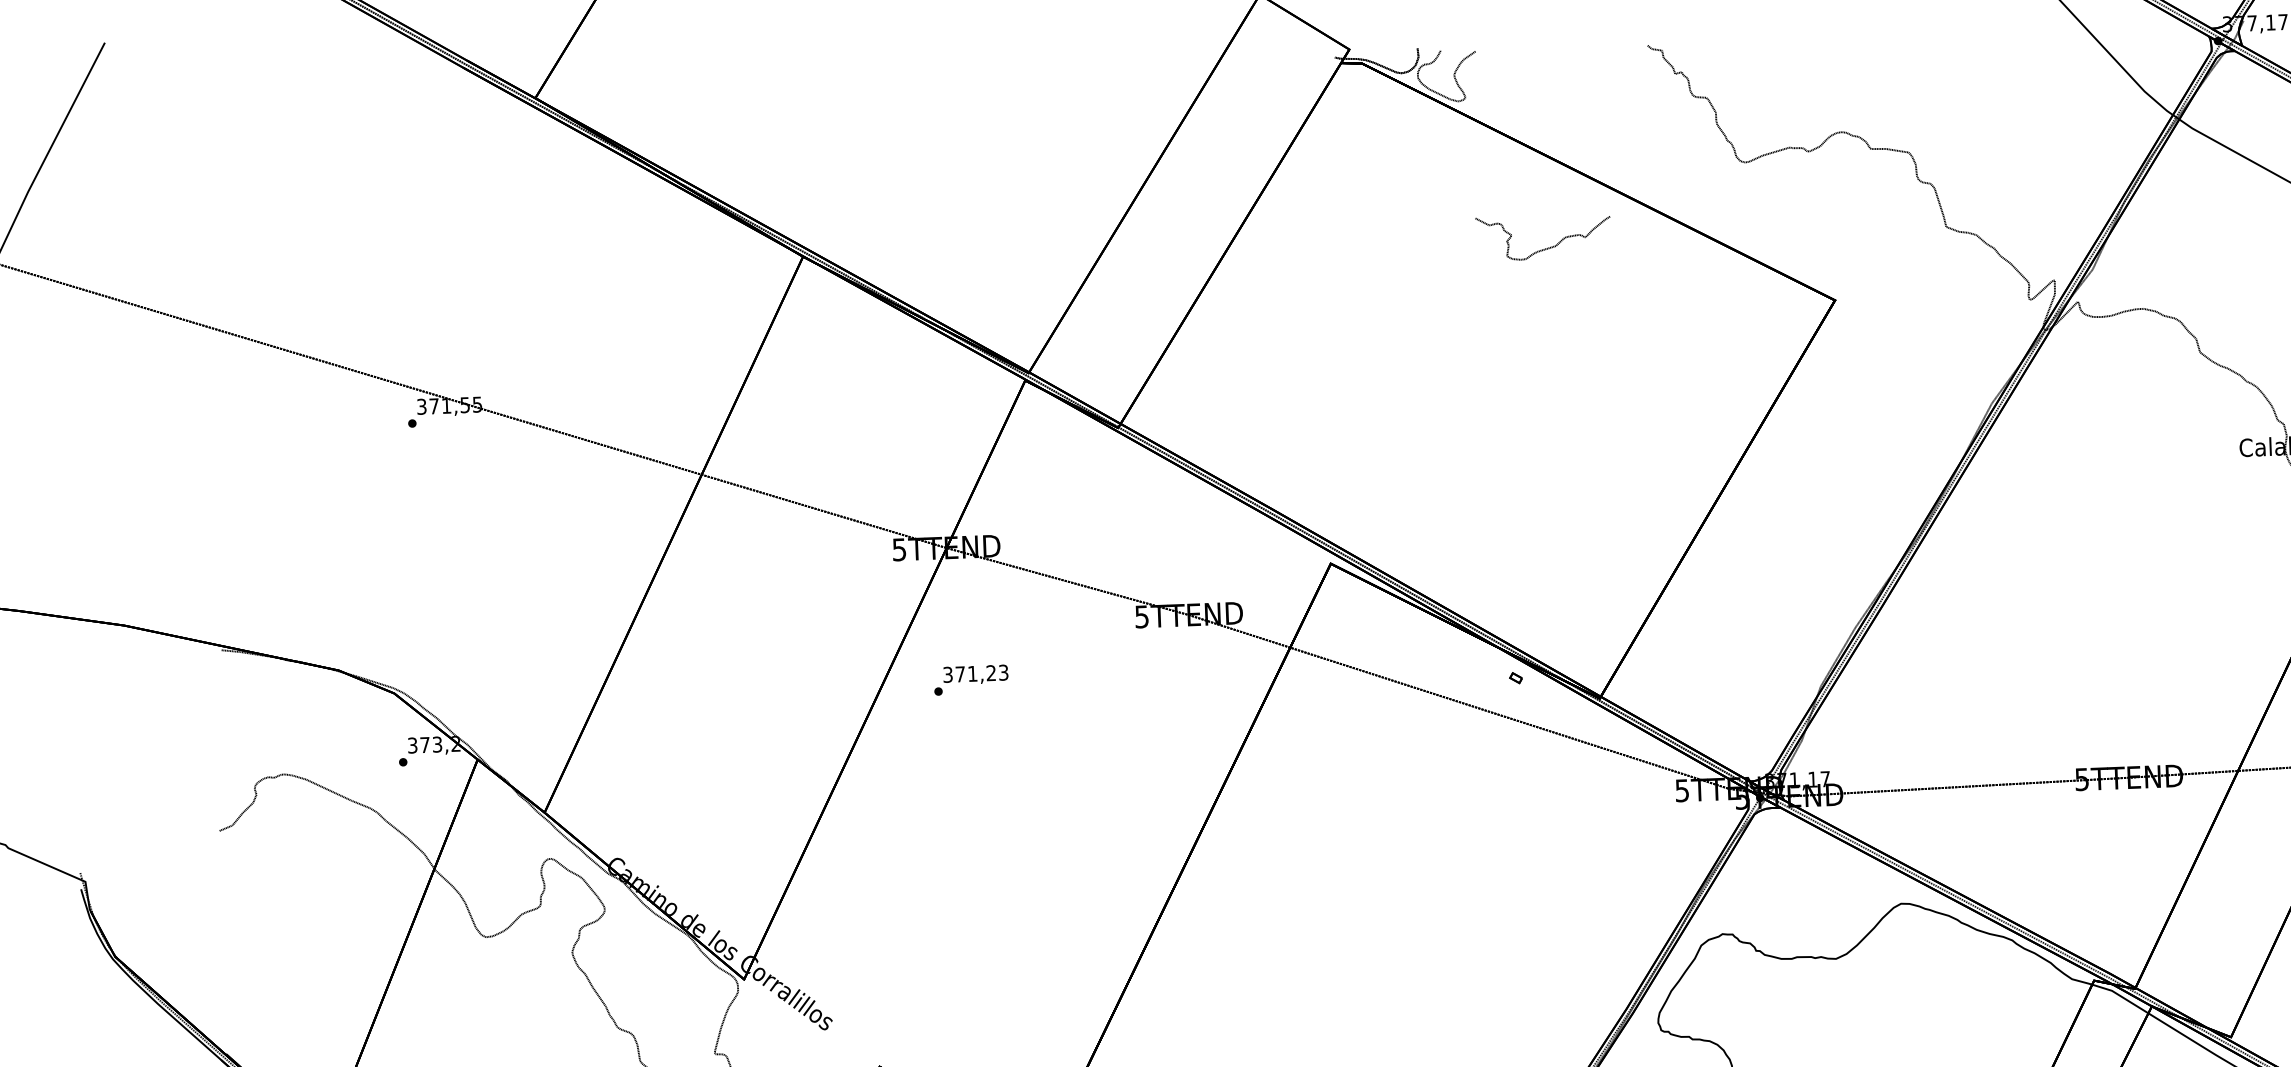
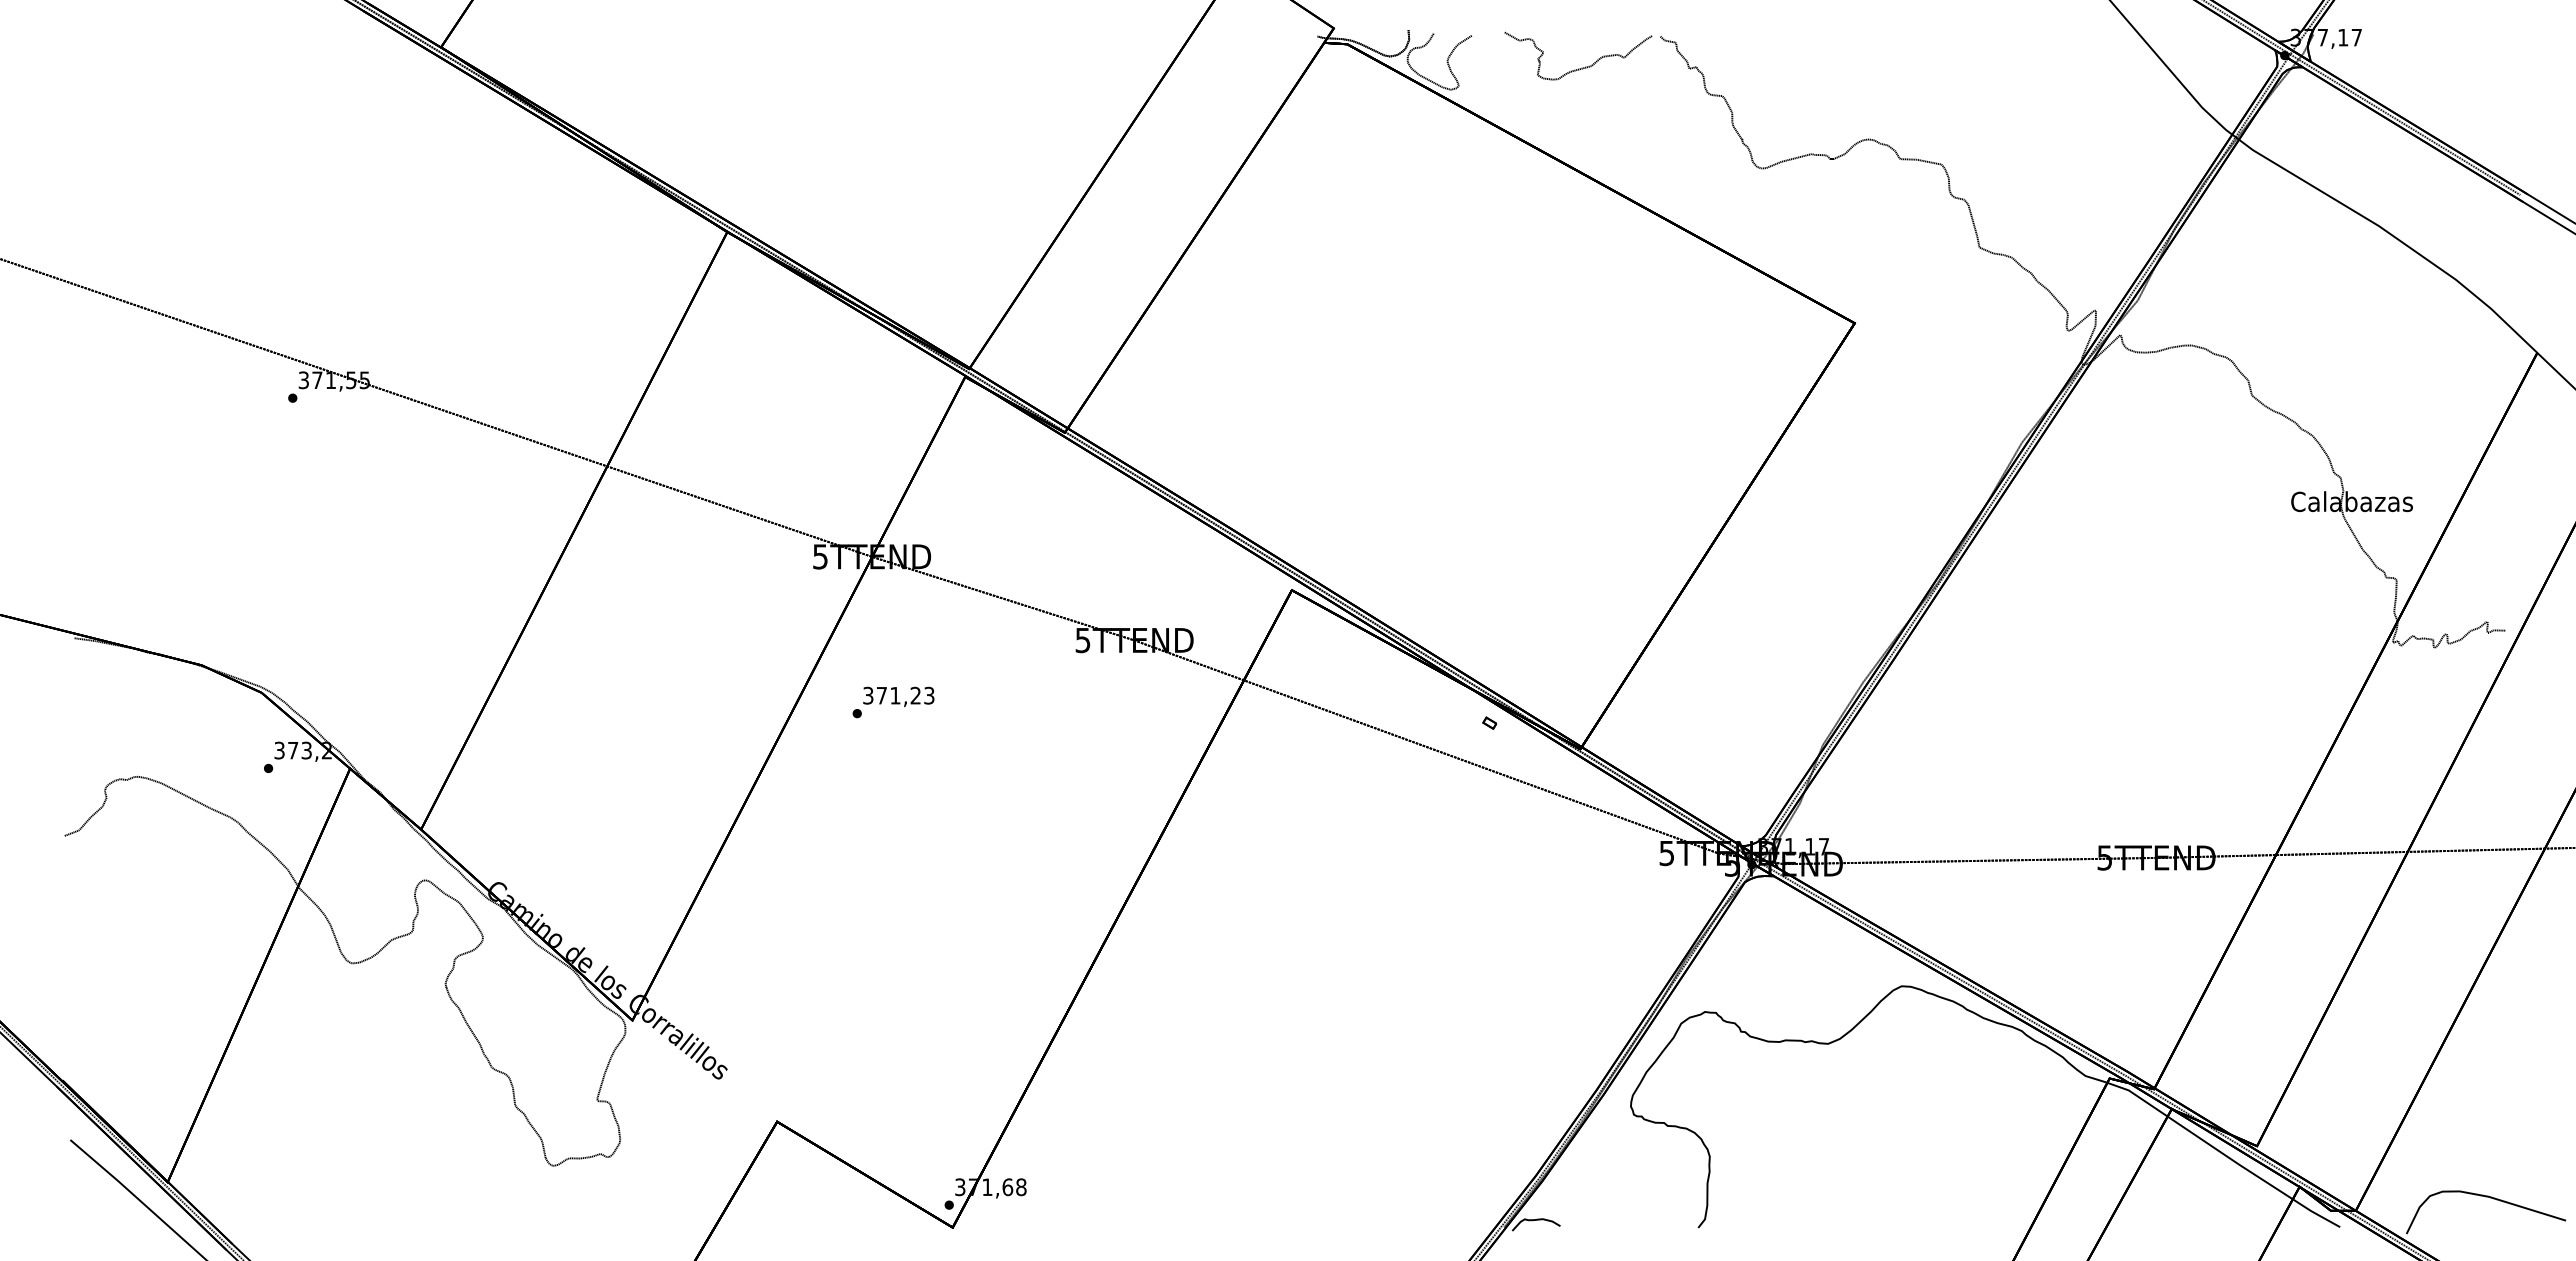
curve: (1546, 247) -> (1581, 67), moved

